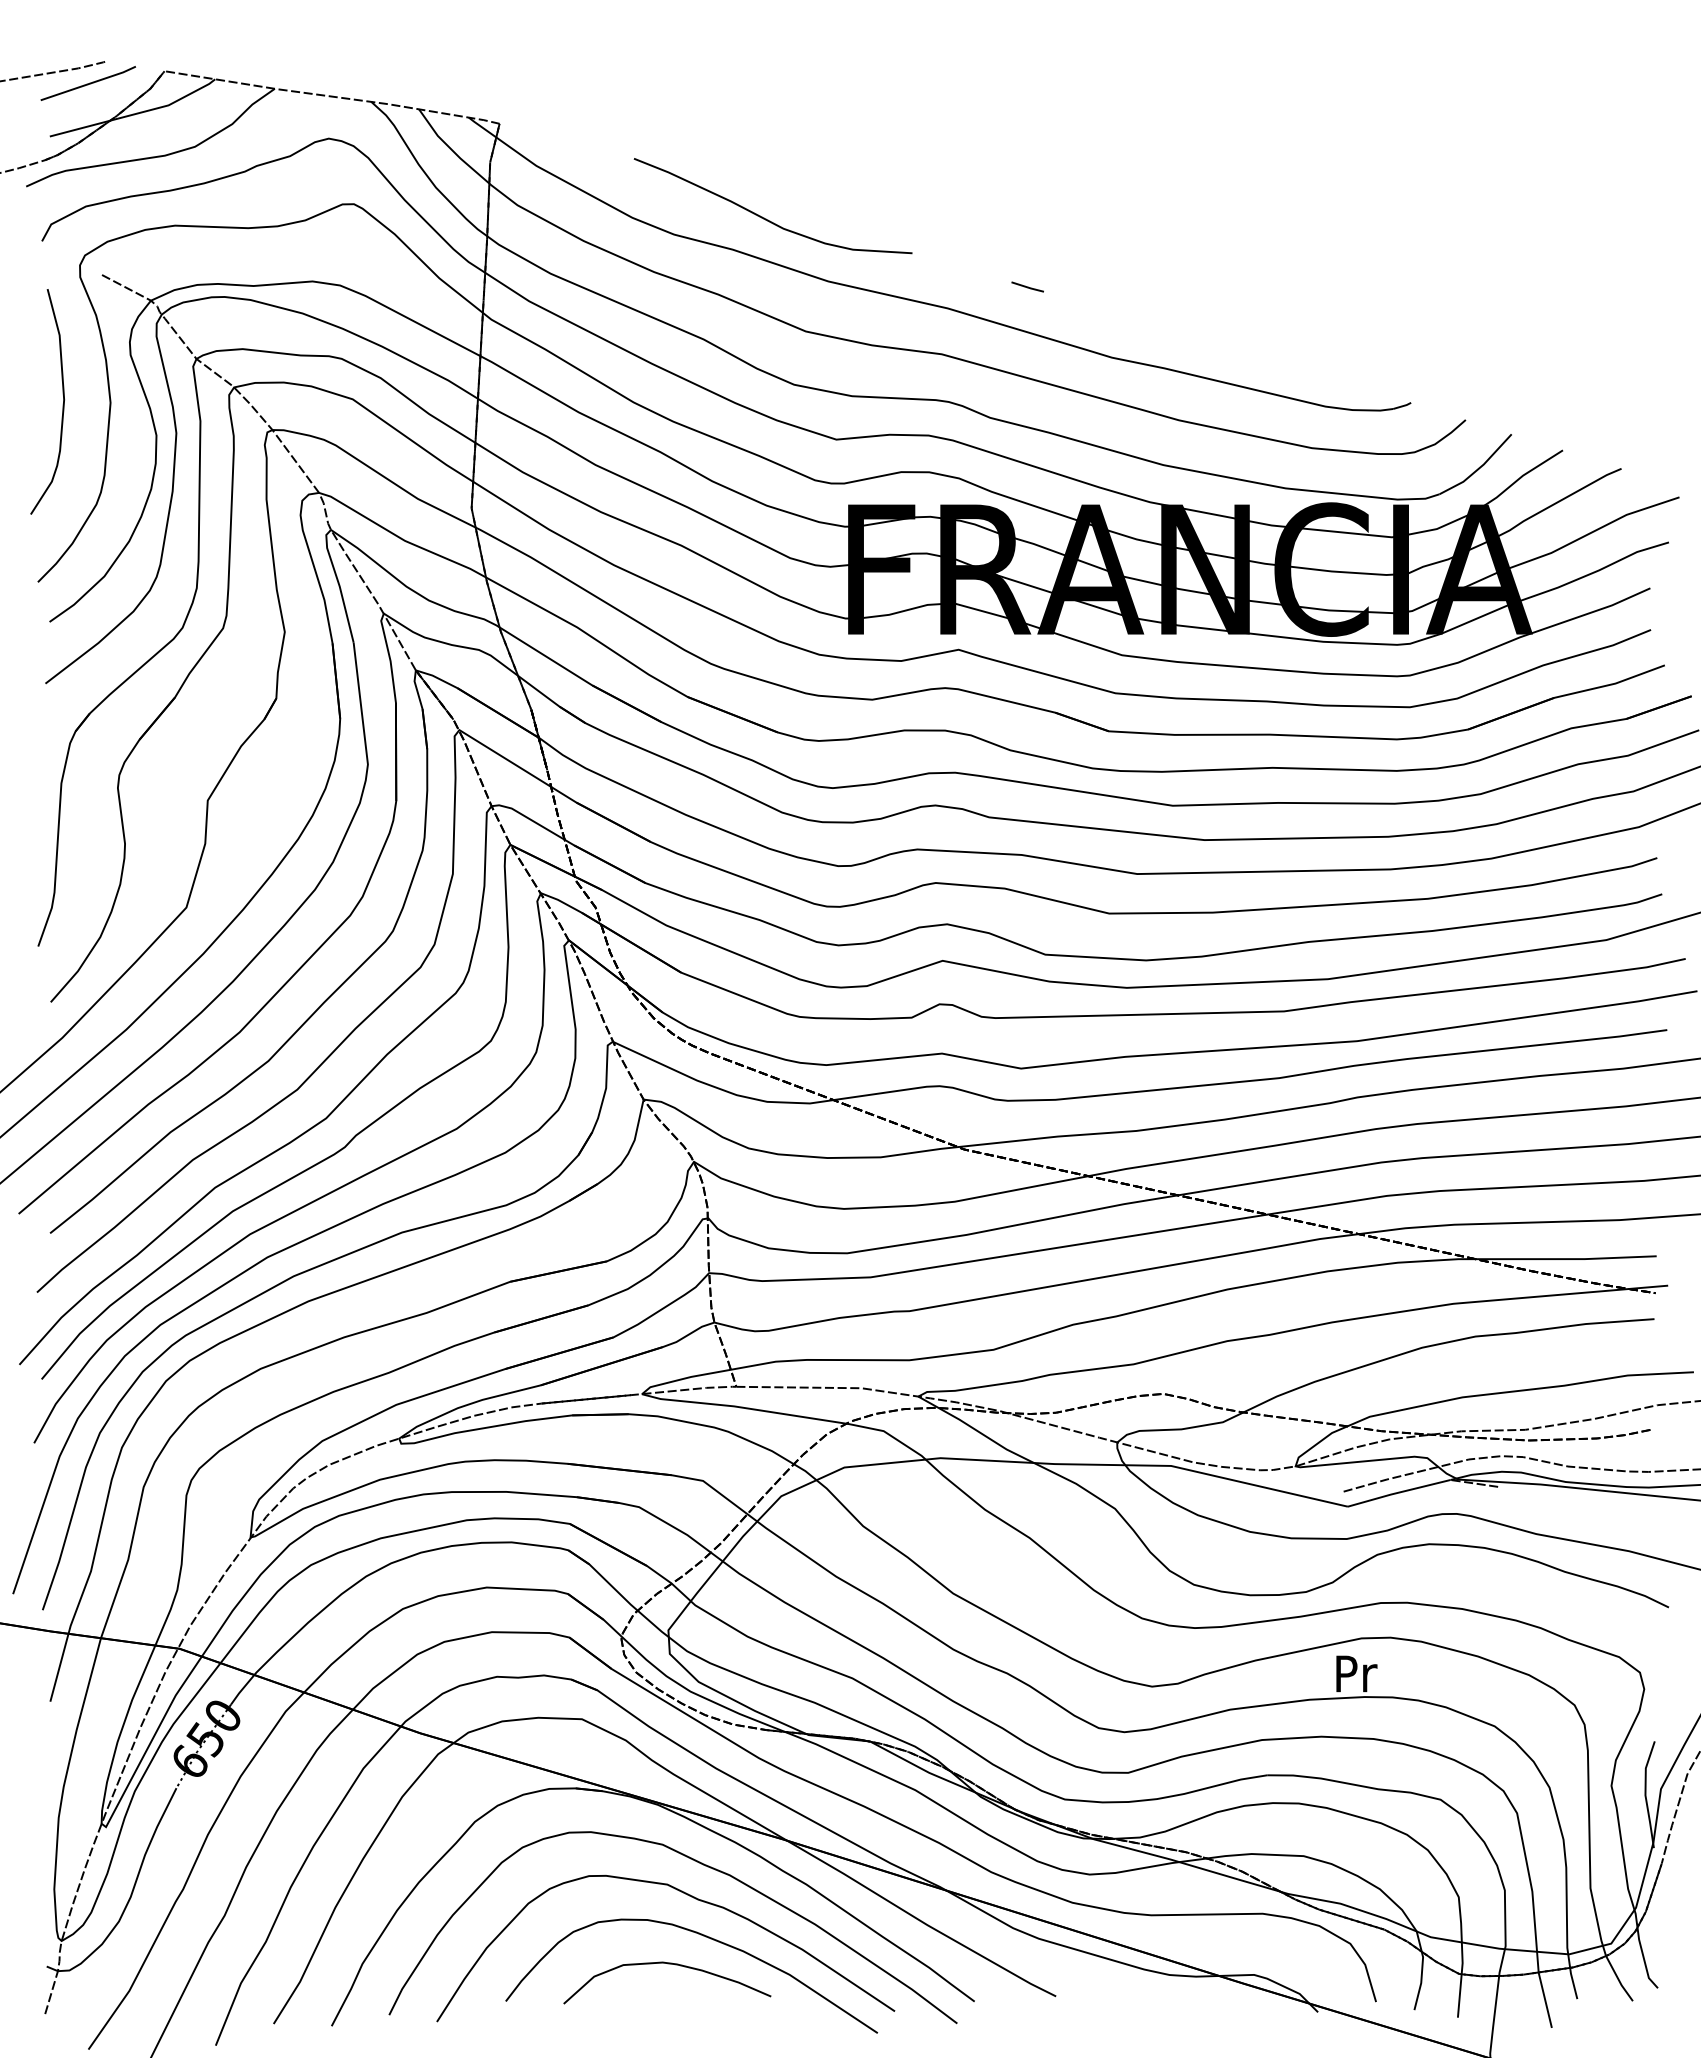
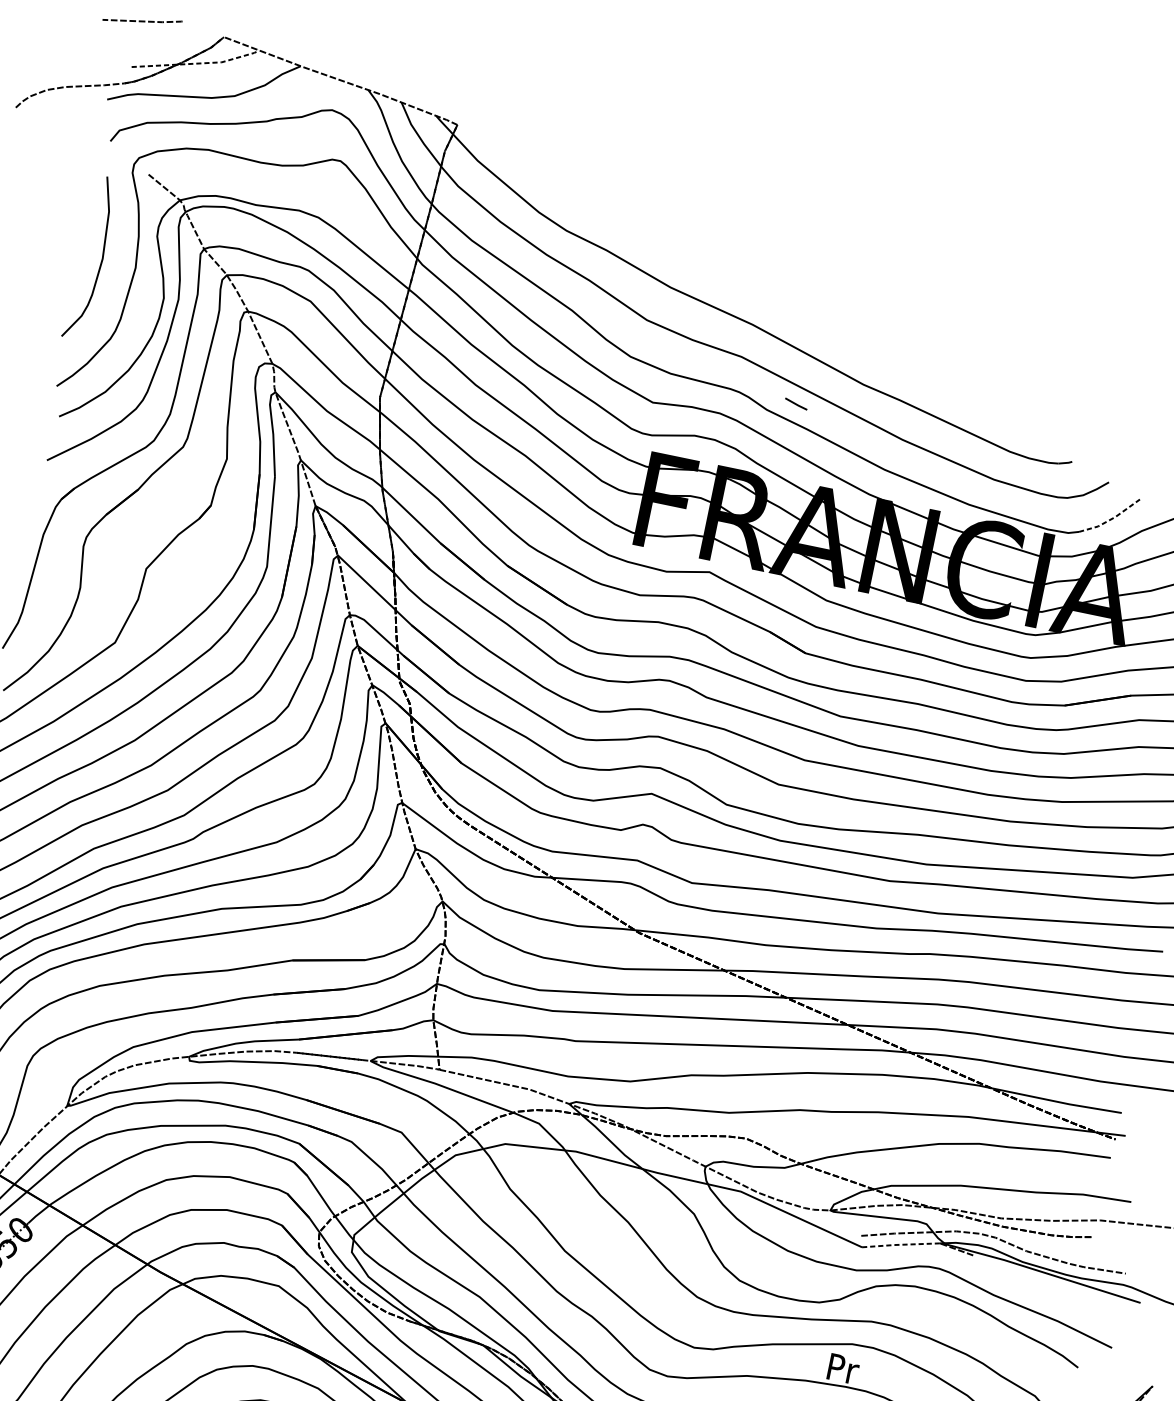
line: (87, 83) -> (166, 34), removed
line: (136, 113) -> (197, 63), solid -> dashed
curve: (766, 218) -> (635, 232), removed
line: (1027, 286) -> (796, 403), moved
line: (1479, 468) -> (1111, 519), solid -> dashed
line: (1398, 1492) -> (900, 1244), solid -> dashed

